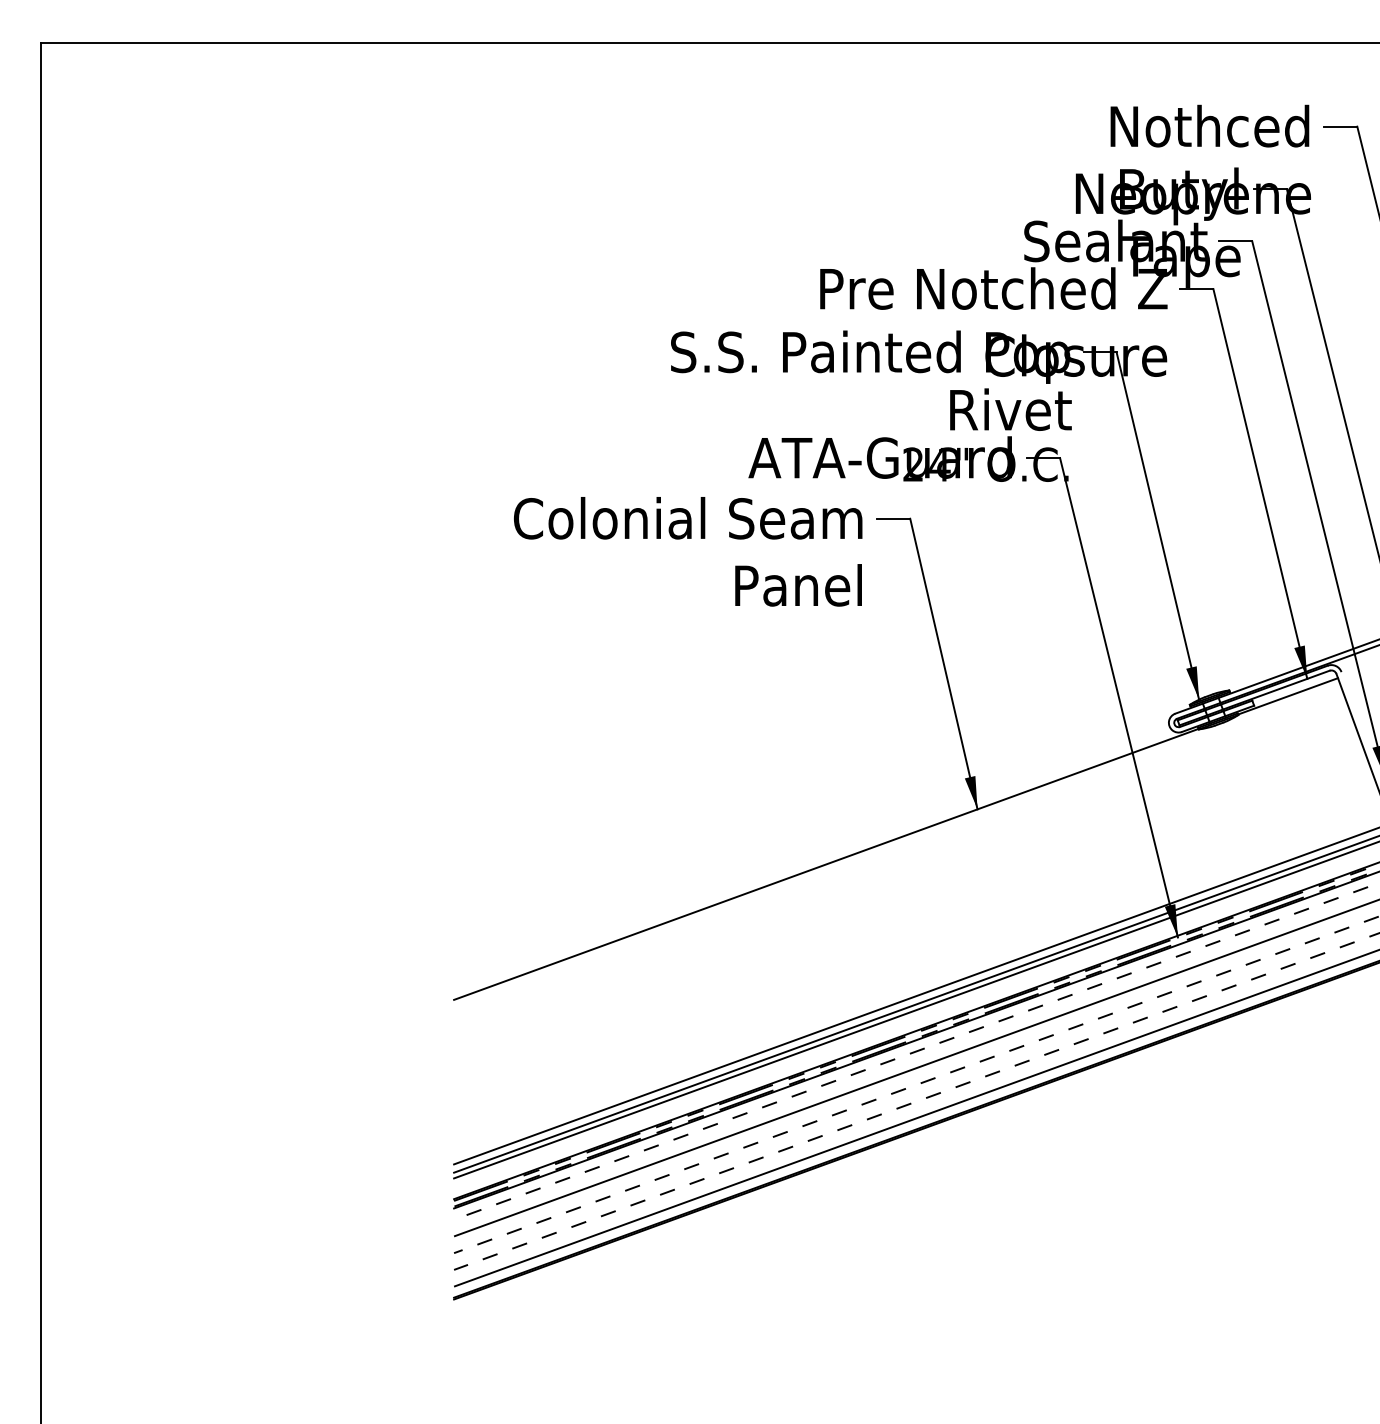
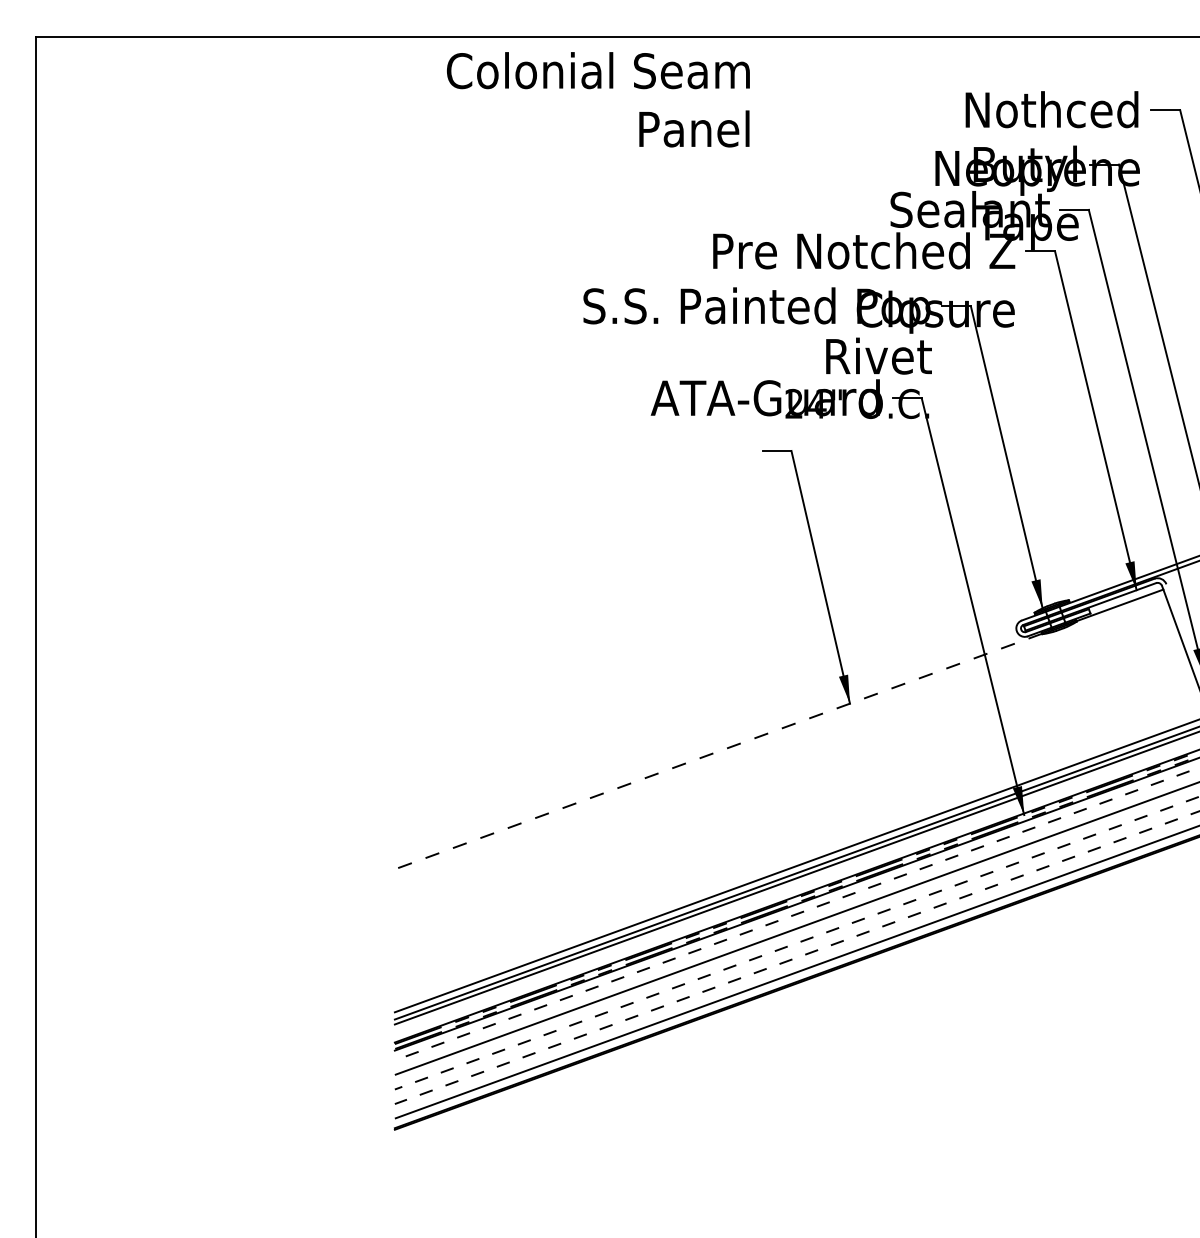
text: (688, 551) -> (598, 99), moved
line: (825, 864) -> (717, 751), solid -> dashed

